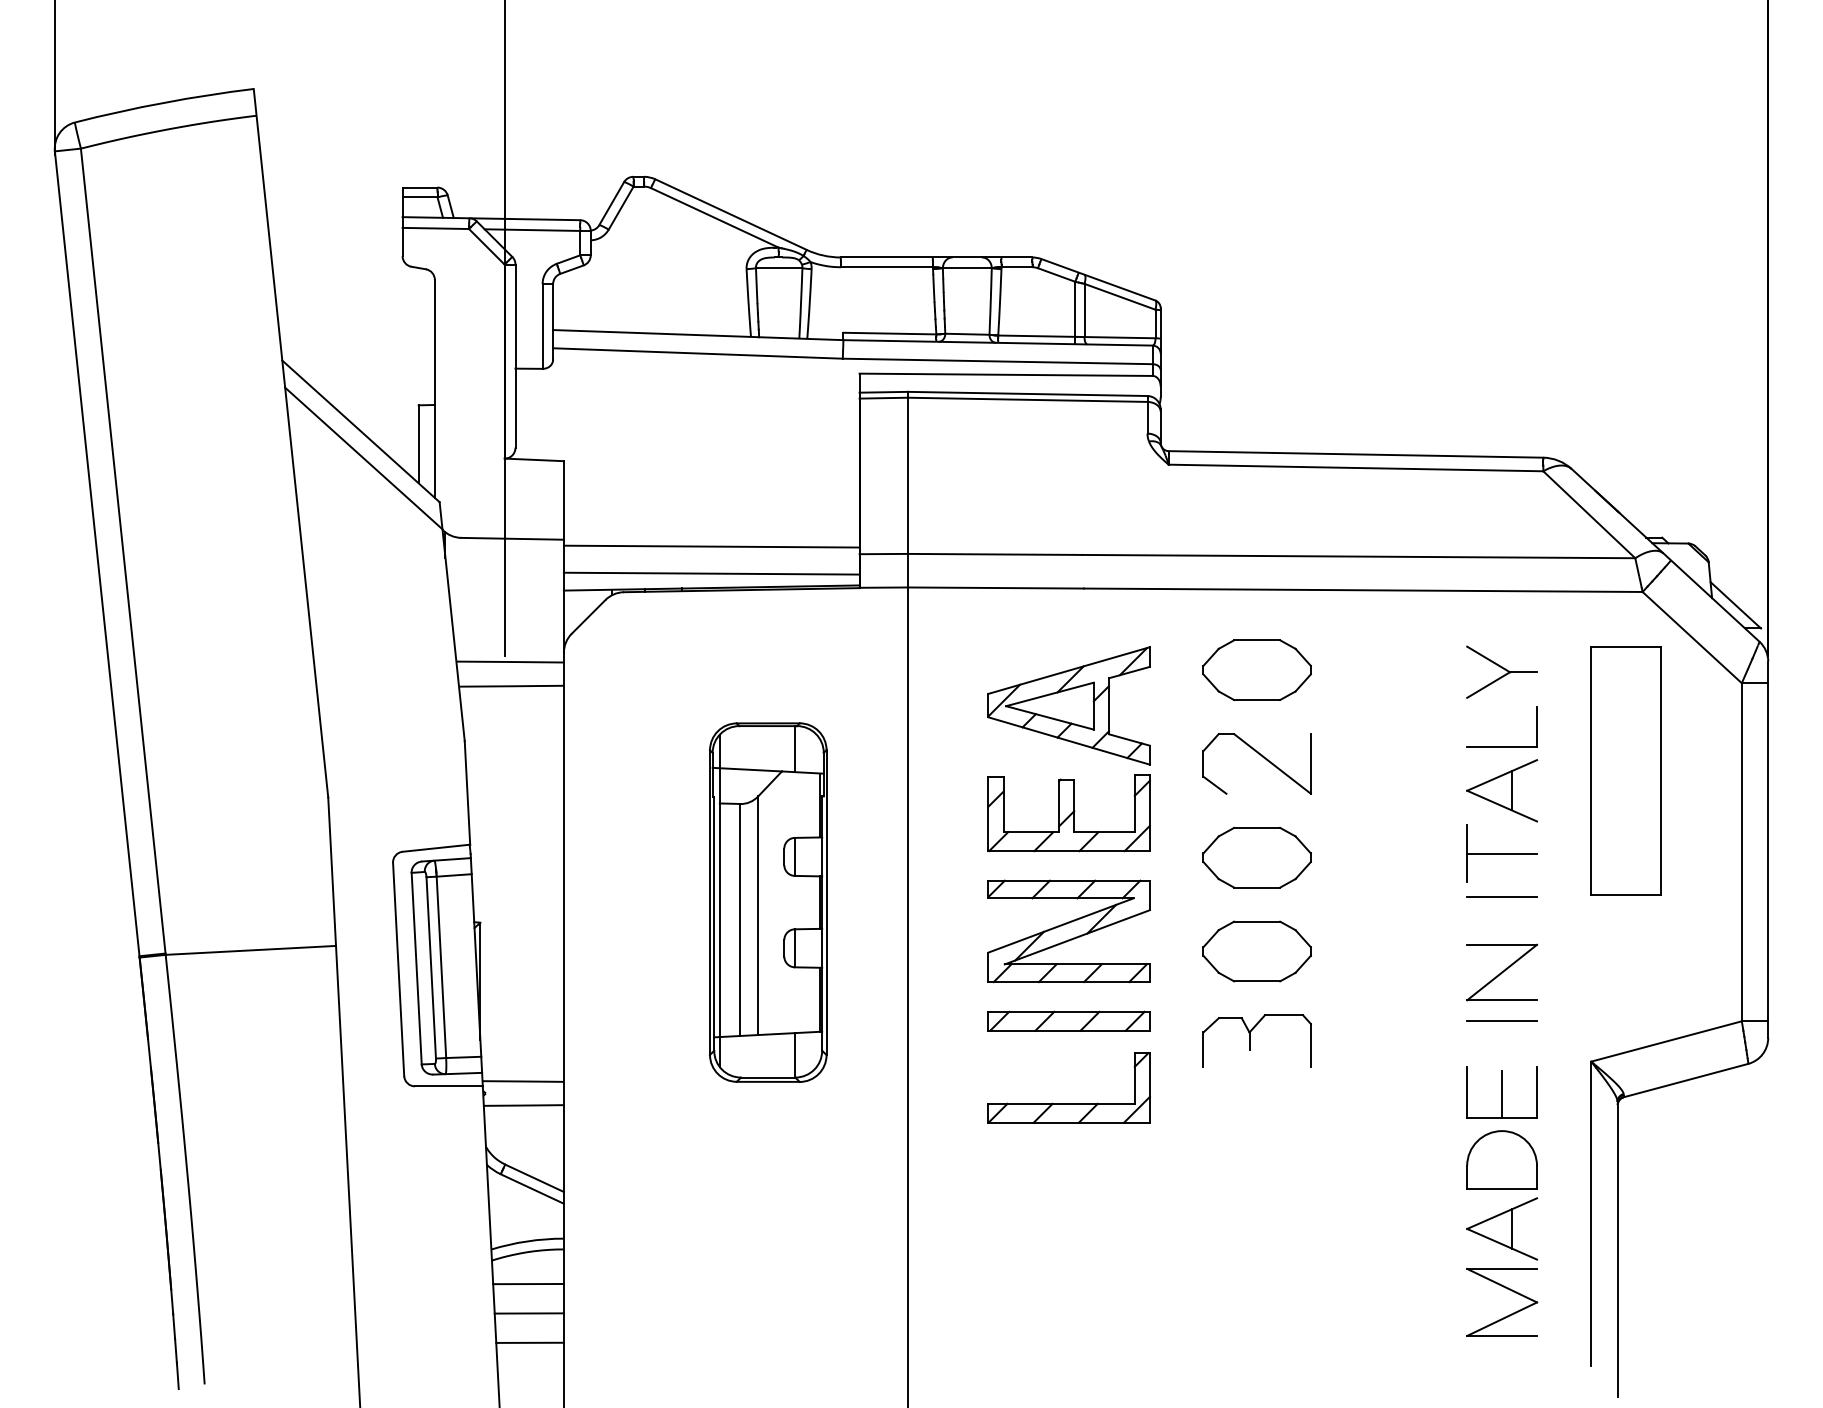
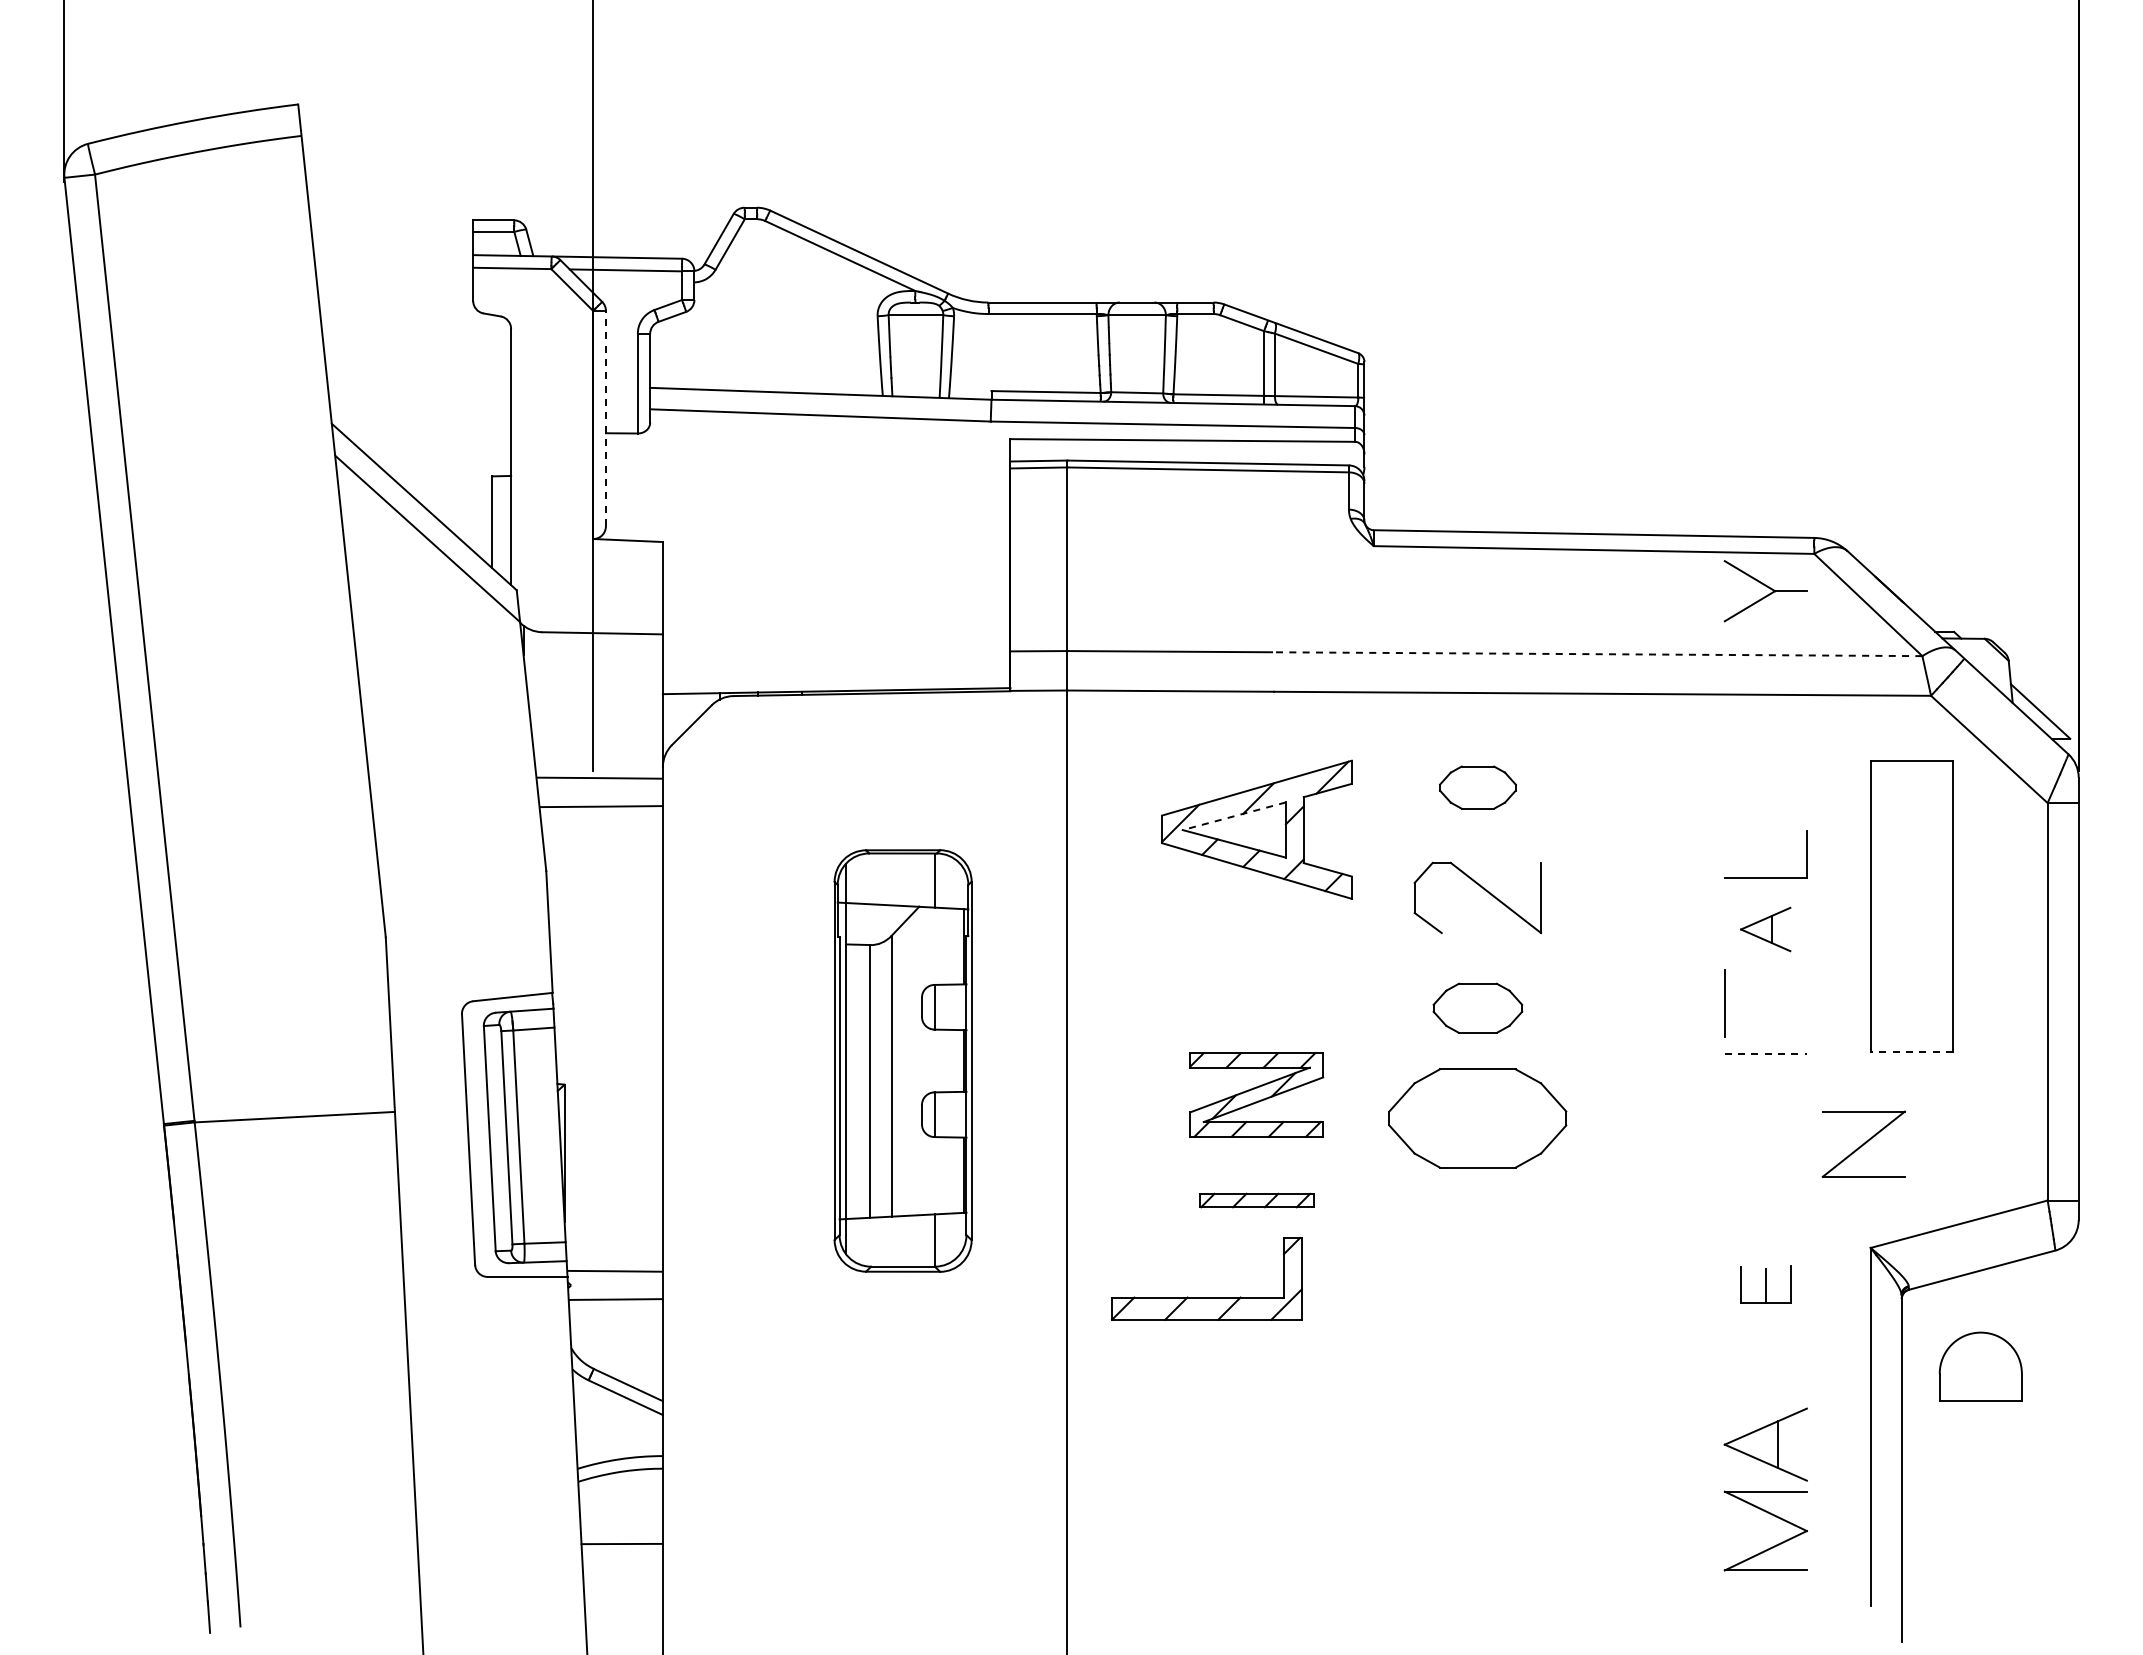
line: (515, 356) -> (605, 418), solid -> dashed
line: (711, 546) -> (836, 642), removed
line: (1358, 556) -> (1596, 654), solid -> dashed
line: (711, 573) -> (836, 674), removed
part: (1256, 669) -> (1477, 787), size x0.6
part: (1501, 672) -> (1765, 591), moved
line: (1049, 694) -> (1233, 816), solid -> dashed
part: (1501, 790) -> (1765, 929), size x0.6
part: (1068, 812) -> (1256, 955), removed
line: (1501, 853) -> (1765, 1003), removed
part: (1256, 857) -> (1477, 1008), size x0.7
line: (1626, 894) -> (1911, 1051), solid -> dashed
line: (1502, 897) -> (1766, 1054), solid -> dashed
part: (1068, 931) -> (1256, 1094), size x0.7
part: (1256, 951) -> (1477, 1118), size x1.4
part: (1501, 971) -> (1863, 1143), moved
part: (1068, 1021) -> (1256, 1200), size x0.6
line: (1501, 1021) -> (1765, 1200), removed
part: (1250, 1040) -> (1469, 1223), removed
part: (1501, 1092) -> (1765, 1284), size x0.6
part: (1068, 1103) -> (1206, 1297), moved
part: (1501, 1159) -> (1980, 1366), moved
line: (527, 1284) -> (620, 1509), removed
line: (529, 1342) -> (622, 1578), removed

